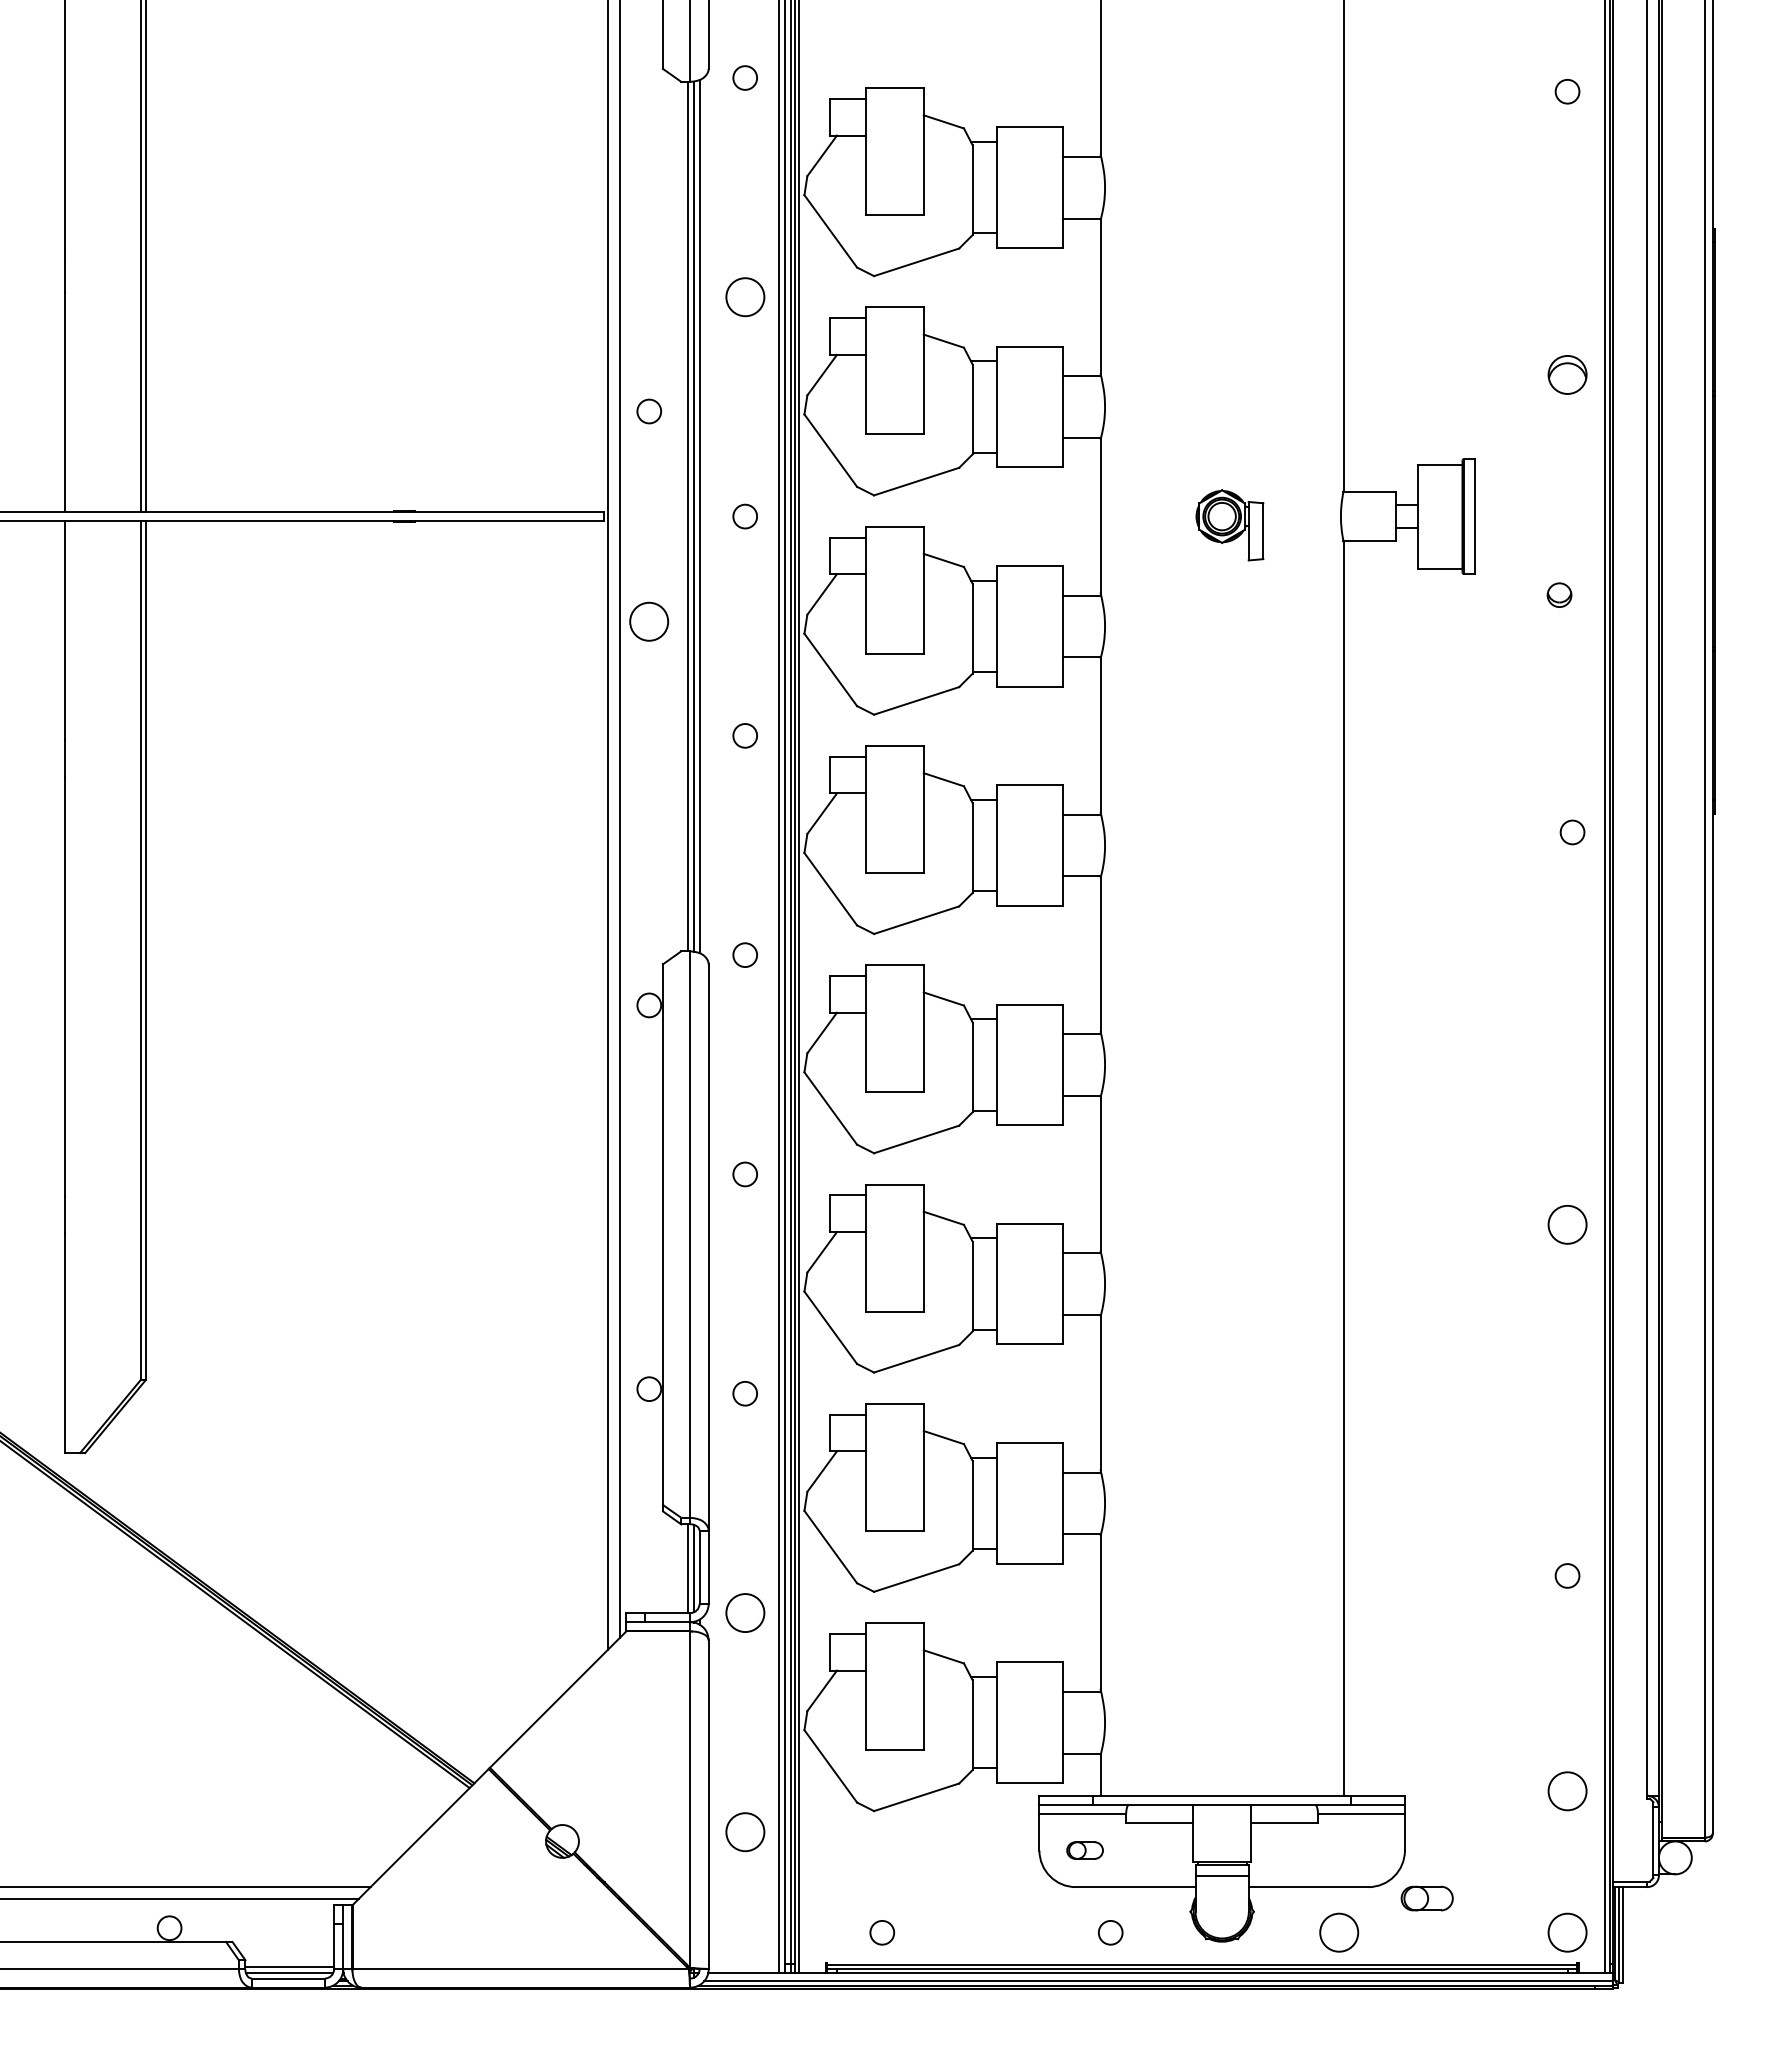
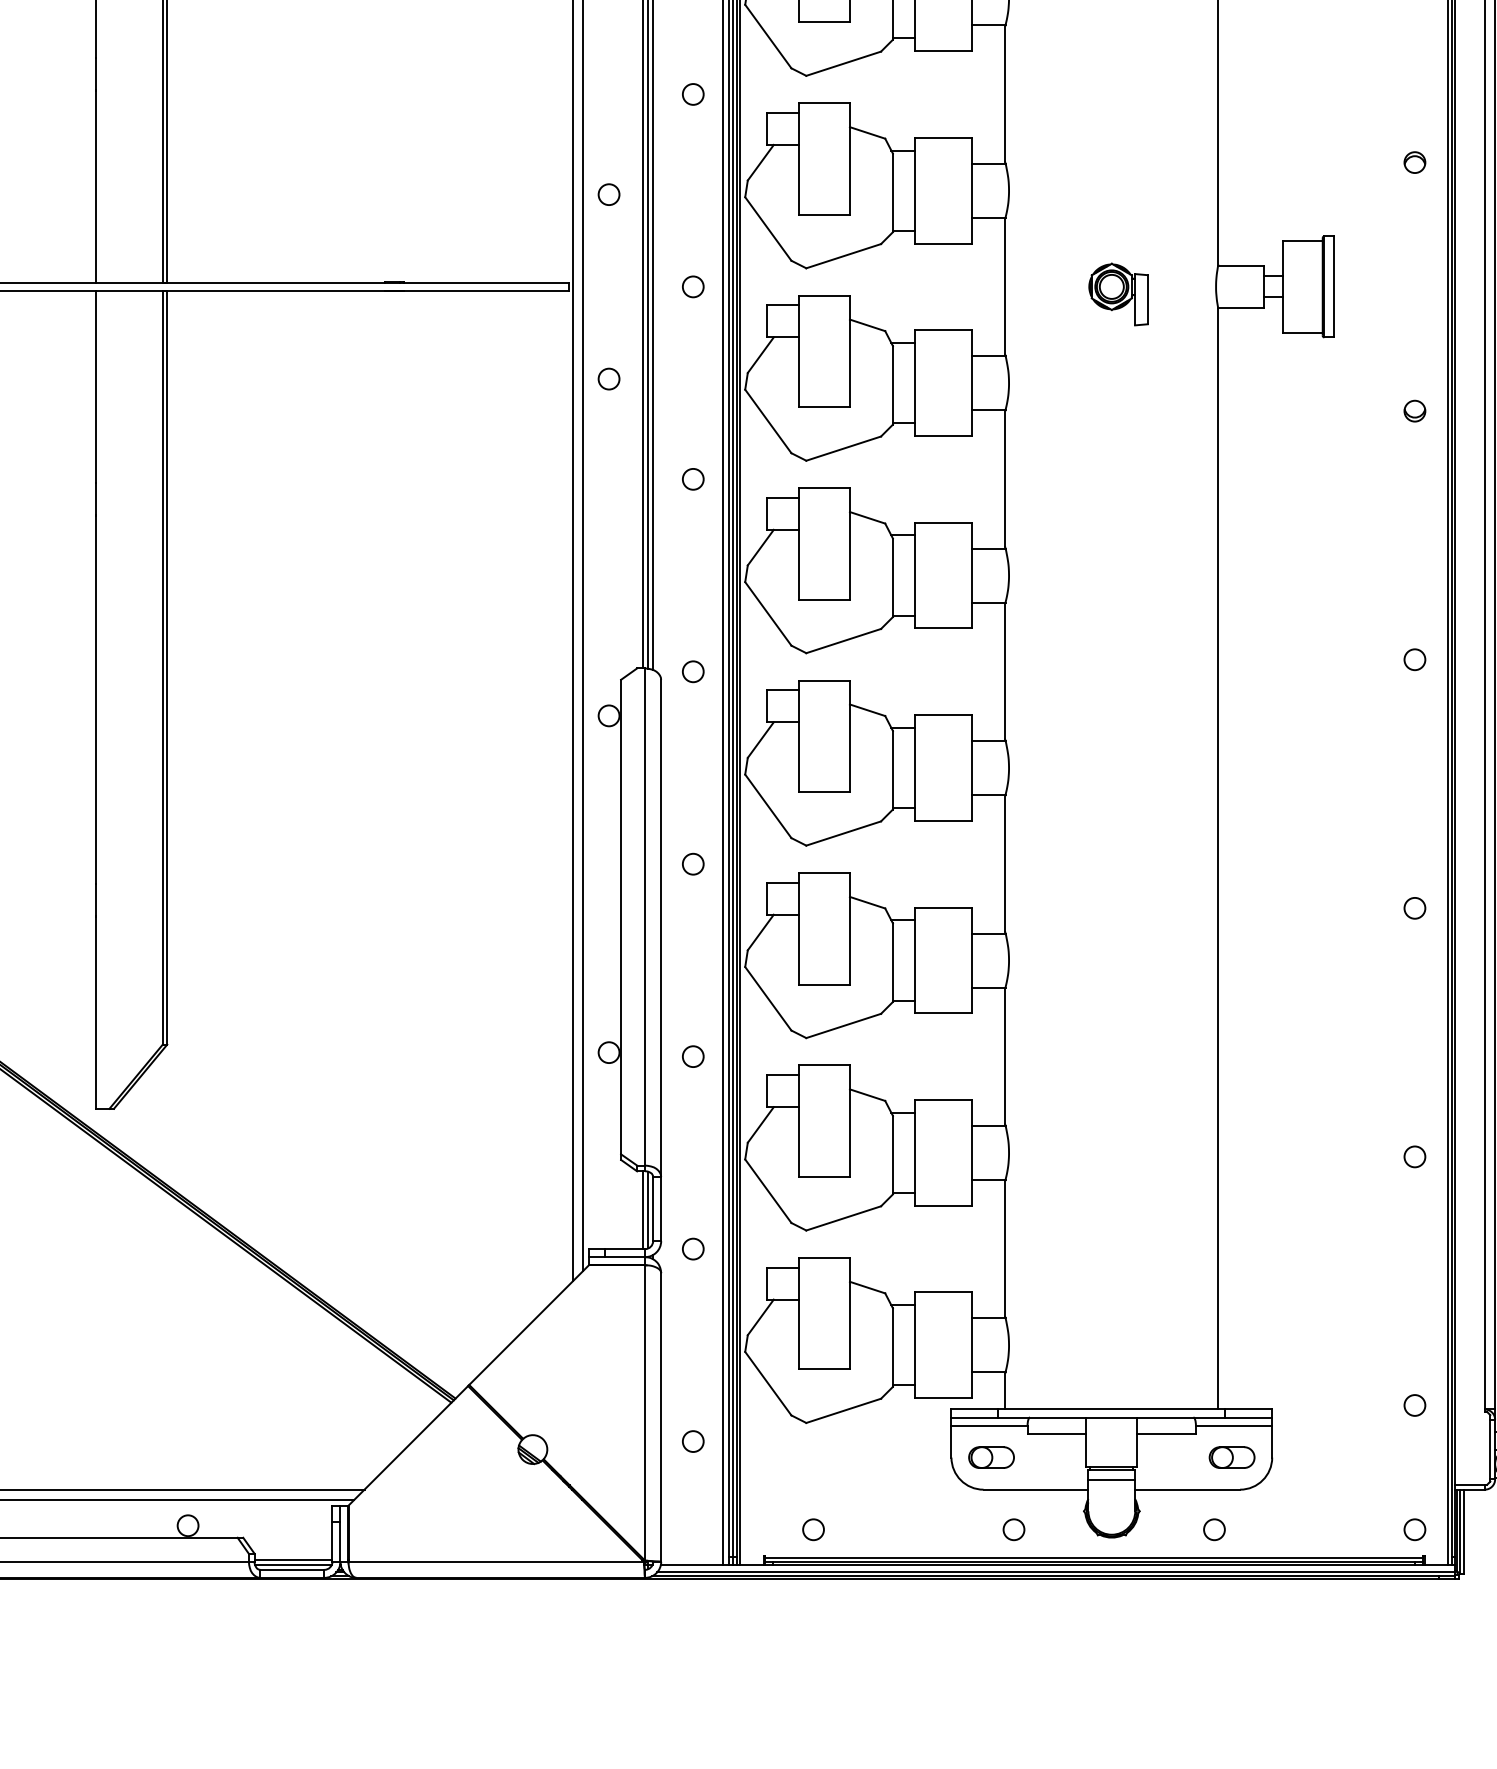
circle: (744, 297) -> (692, 94), size x0.62
part: (1567, 374) -> (1414, 162), size x0.62
part: (1559, 594) -> (1414, 410), moved
circle: (649, 621) -> (609, 378), size x0.62
circle: (1572, 832) -> (1414, 659), moved
circle: (1567, 1224) -> (1414, 908), size x0.62
circle: (1567, 1575) -> (1414, 1156), moved
circle: (744, 1612) -> (692, 1248), size x0.62
circle: (1567, 1790) -> (1414, 1404), size x0.62
circle: (744, 1832) -> (692, 1441), size x0.62
part: (1084, 1850) -> (991, 1457), size x1.43
part: (1426, 1898) -> (1231, 1457), moved
circle: (1338, 1932) -> (1213, 1529), size x0.62
circle: (1567, 1932) -> (1414, 1529), size x0.62

